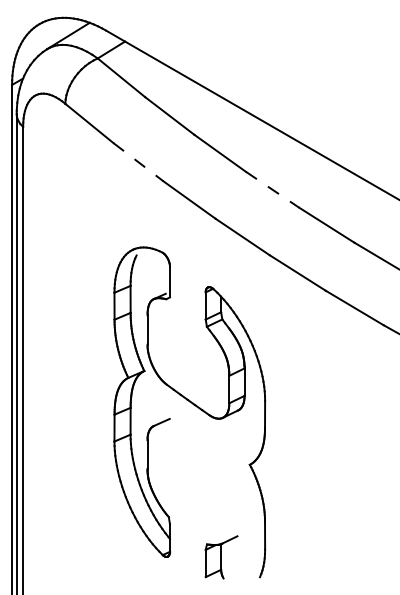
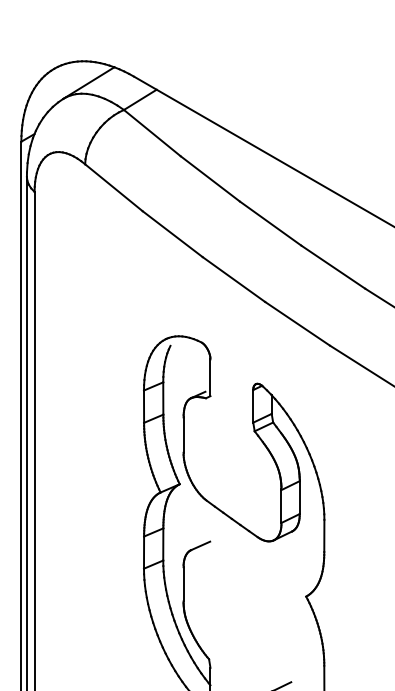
line: (138, 162) -> (172, 234), dashed -> solid
line: (272, 189) -> (333, 266), dashed -> solid

